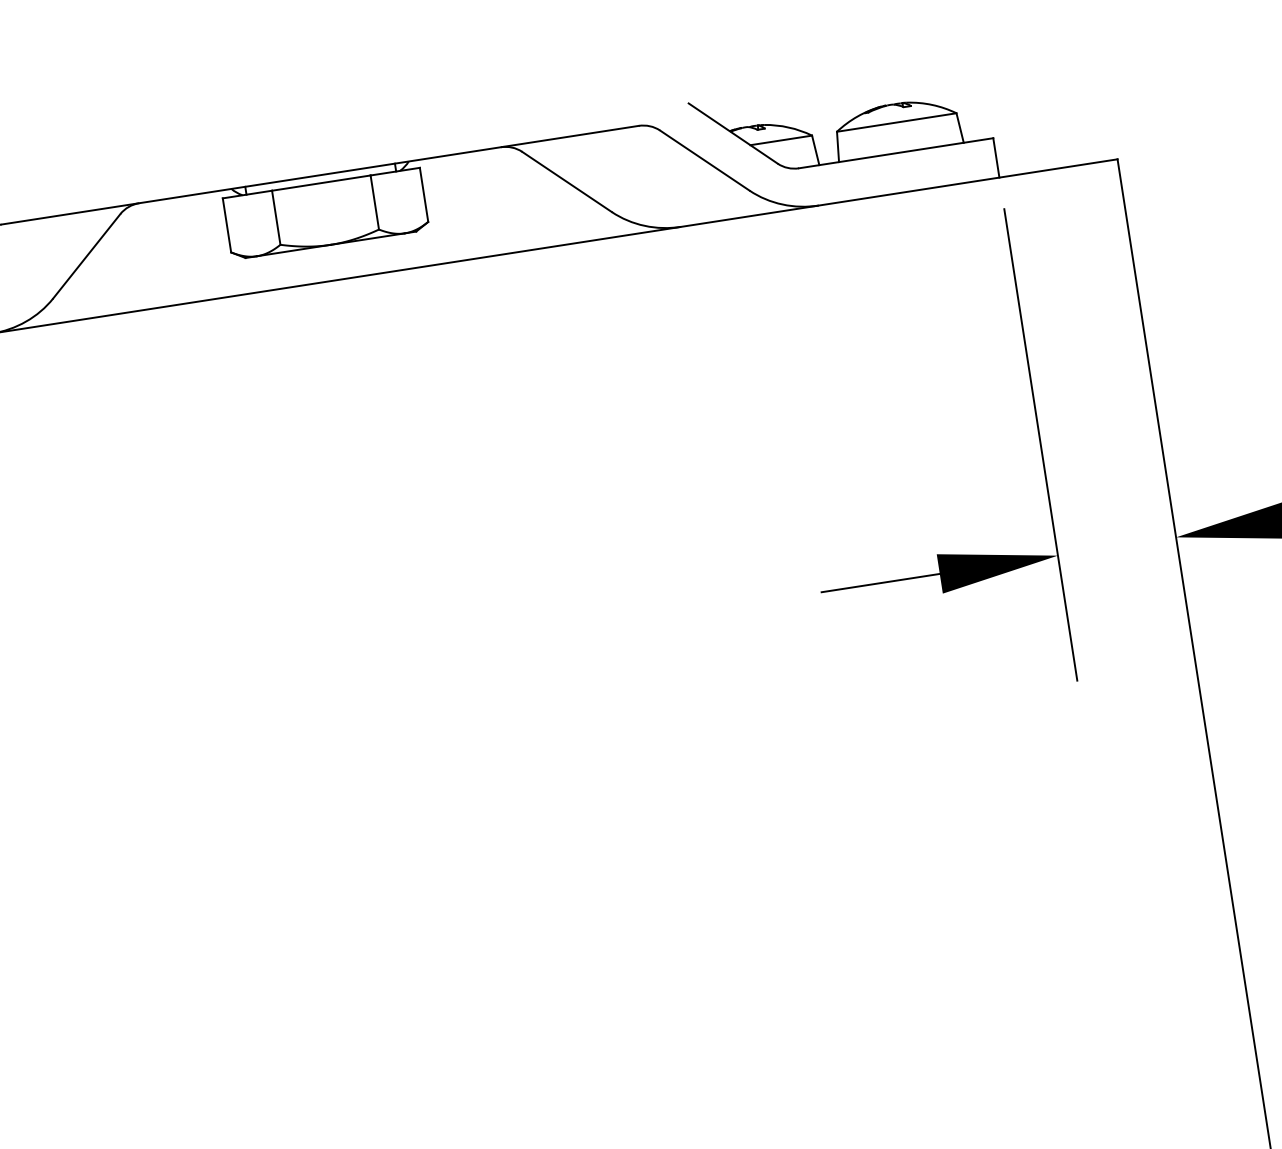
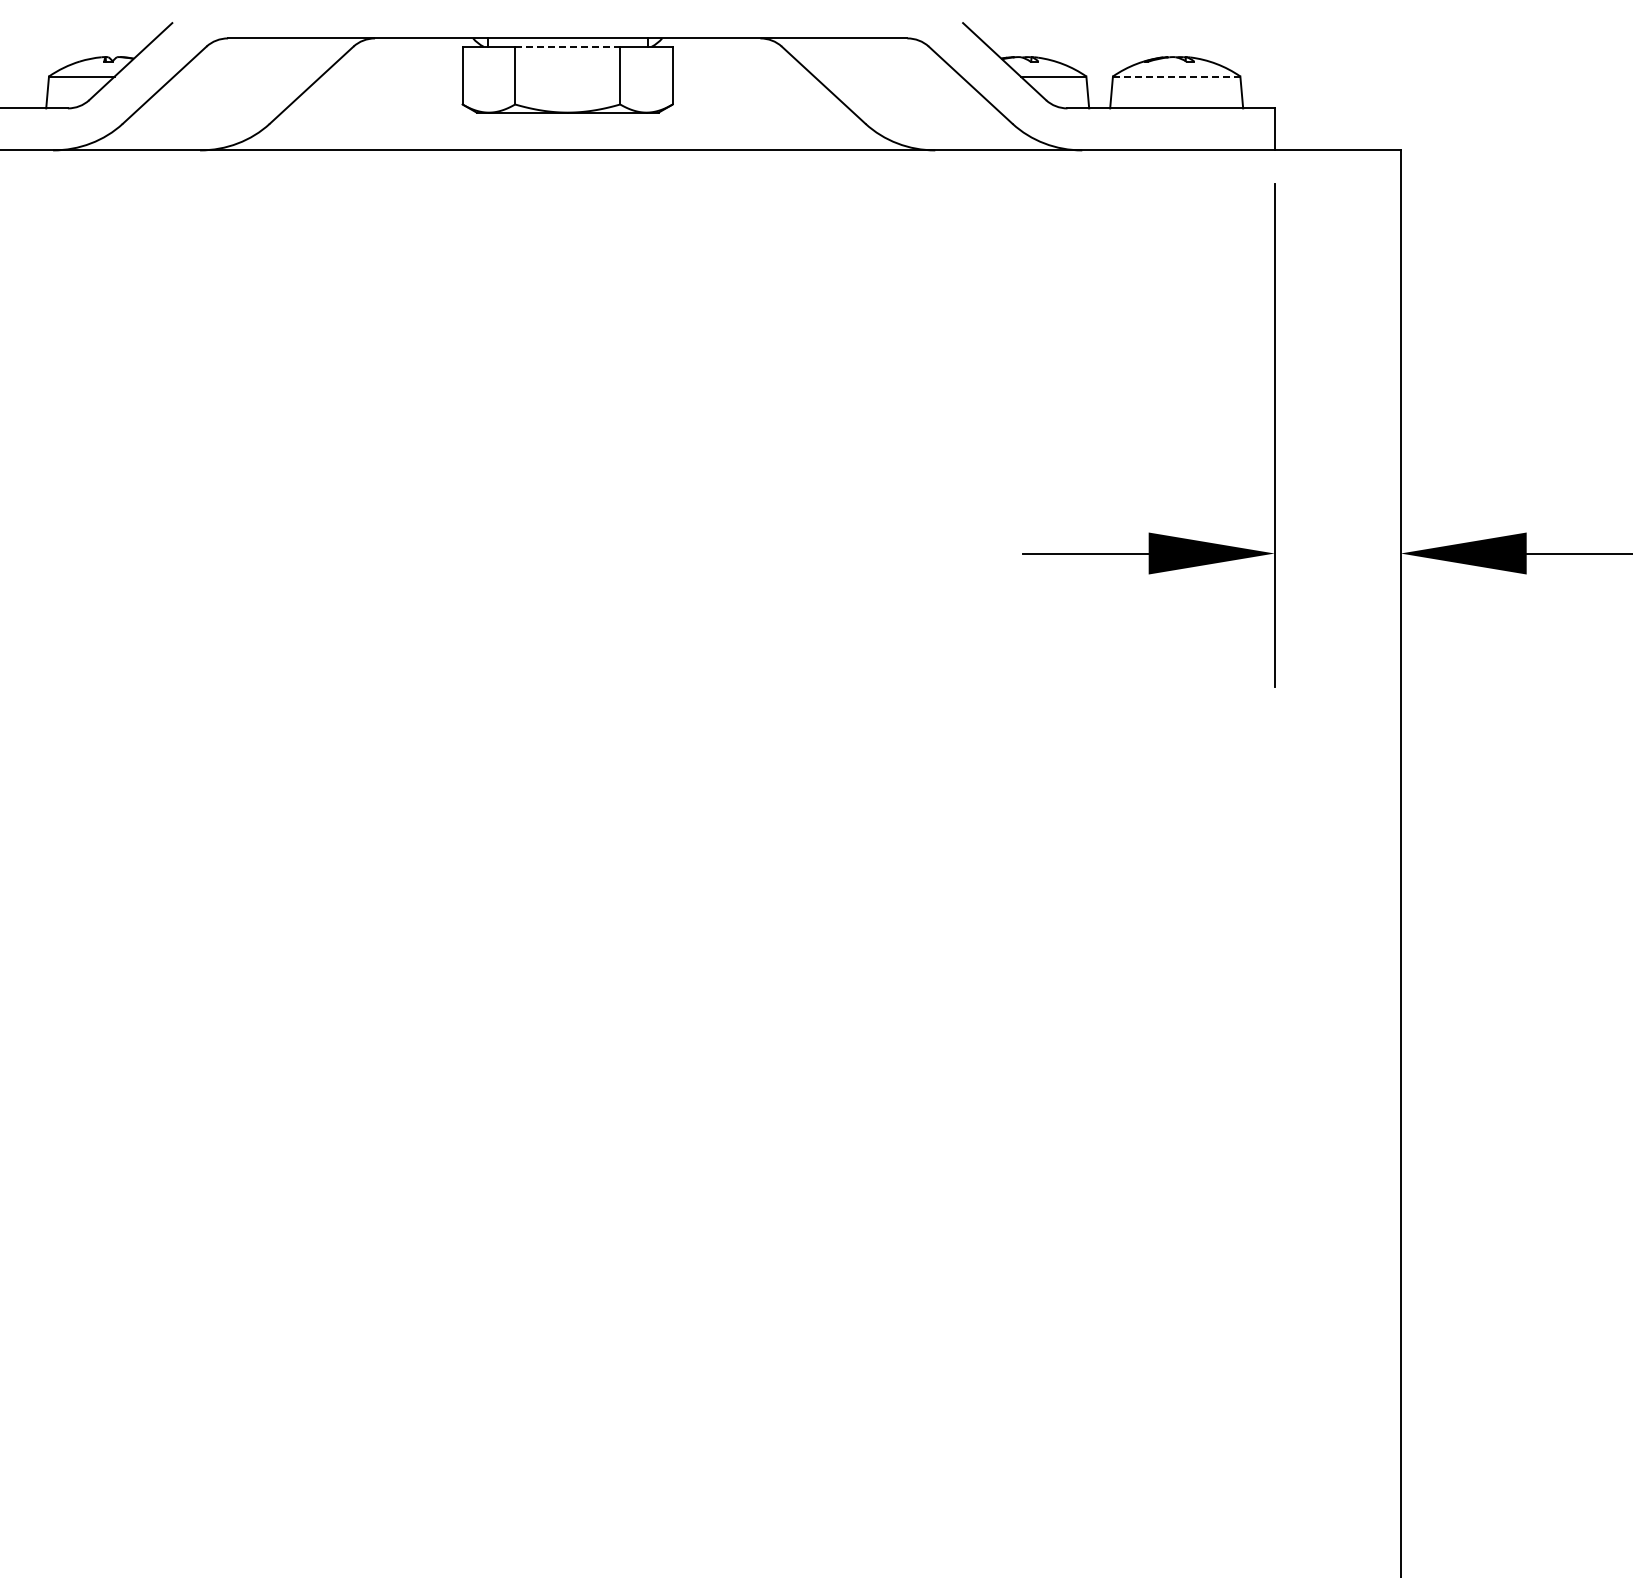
line: (896, 122) -> (1176, 76), solid -> dashed
line: (321, 182) -> (567, 46), solid -> dashed

